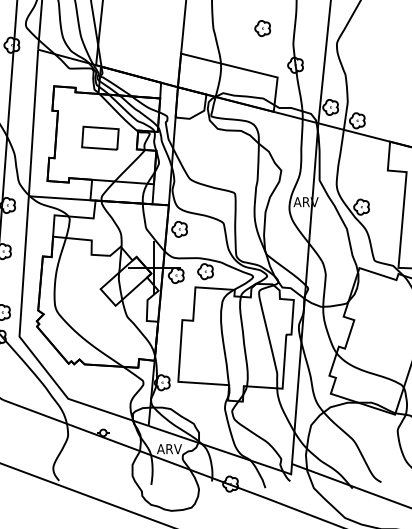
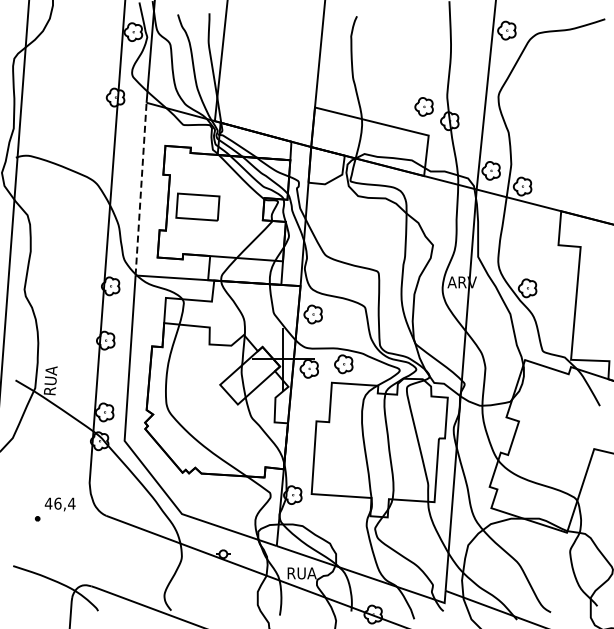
part: (262, 28) -> (423, 106), moved
line: (33, 123) -> (141, 189), solid -> dashed
part: (100, 137) -> (197, 206), moved
text: (169, 449) -> (301, 573), ARV -> RUA

